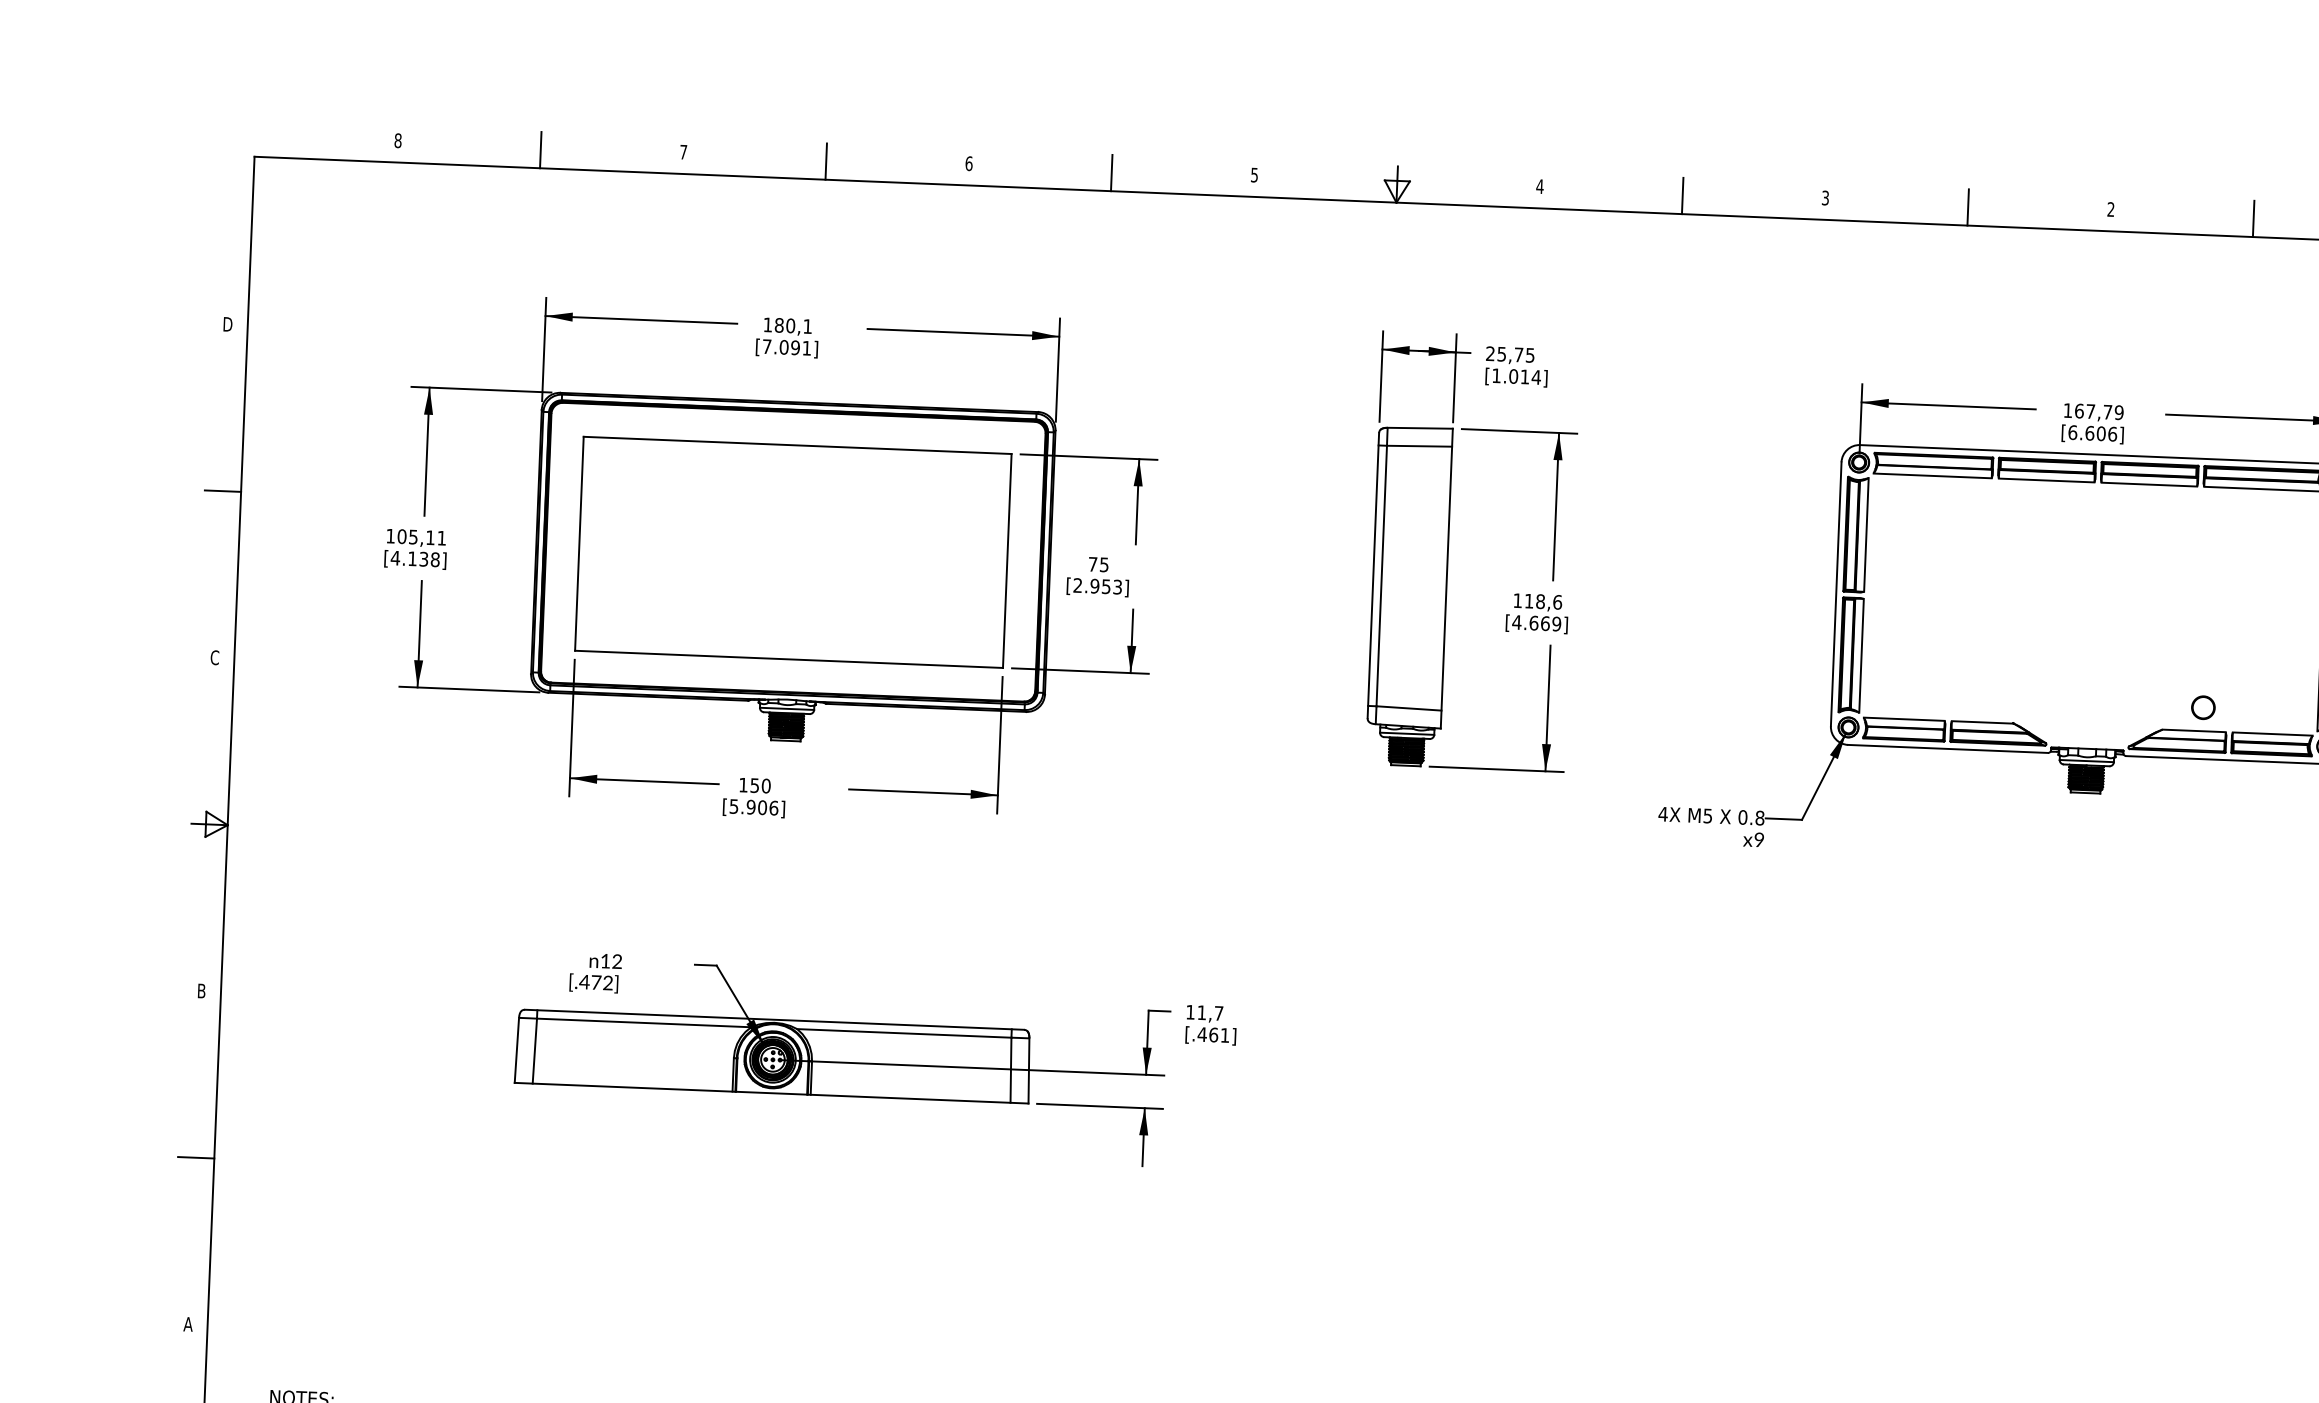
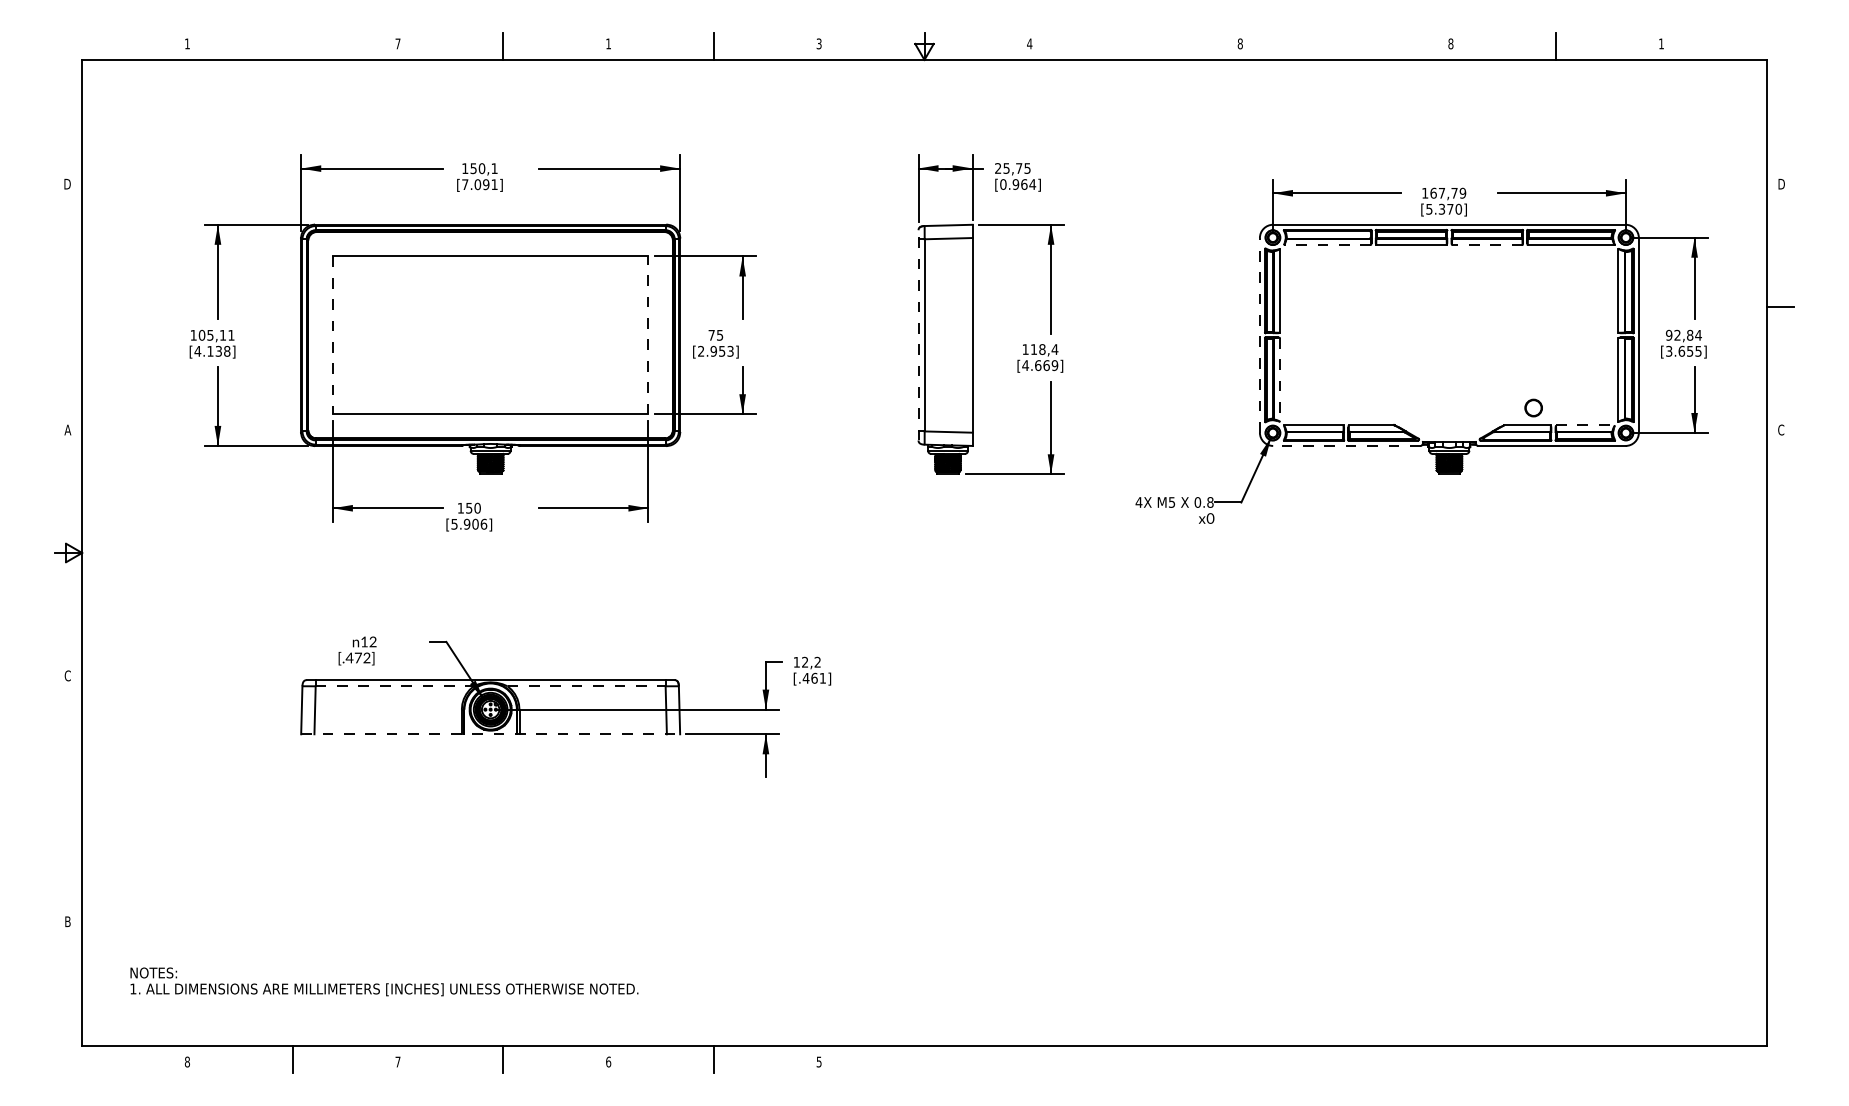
text: (396, 140) -> (186, 43), 8 -> 1
line: (540, 149) -> (292, 46), removed
text: (968, 163) -> (608, 43), 6 -> 1
text: (1253, 173) -> (818, 42), 5 -> 3
line: (1683, 195) -> (1135, 46), removed
text: (1824, 197) -> (1239, 43), 3 -> 8
line: (1967, 207) -> (1345, 46), removed
text: (2110, 208) -> (1450, 43), 2 -> 8
text: (779, 325) -> (473, 168), 180,1 -> 150,1
text: (1510, 376) -> (1013, 184), [1.014] -> [0.964]
text: (2093, 432) -> (1444, 208), [6.606] -> [5.370]
line: (1932, 476) -> (1327, 245), solid -> dashed
line: (2148, 484) -> (1486, 245), solid -> dashed
line: (222, 491) -> (68, 307), removed
line: (578, 543) -> (332, 335), solid -> dashed
line: (1007, 561) -> (648, 335), solid -> dashed
line: (1373, 574) -> (918, 334), solid -> dashed
line: (1835, 593) -> (1259, 334), solid -> dashed
text: (1556, 602) -> (1054, 349), 118,6 -> 118,4
line: (1861, 655) -> (1280, 379), solid -> dashed
text: (214, 656) -> (67, 429), C -> A
line: (2274, 734) -> (1586, 425), solid -> dashed
line: (1947, 748) -> (1346, 445), solid -> dashed
text: (1759, 841) -> (1210, 519), 9 -> 0
text: (201, 990) -> (67, 675), B -> C
text: (1210, 1012) -> (811, 661), 11,7 -> 12,2
line: (645, 1023) -> (395, 686), solid -> dashed
line: (905, 1033) -> (587, 686), solid -> dashed
line: (772, 1093) -> (491, 734), solid -> dashed
line: (195, 1157) -> (68, 798), removed
text: (187, 1323) -> (67, 921), A -> B

